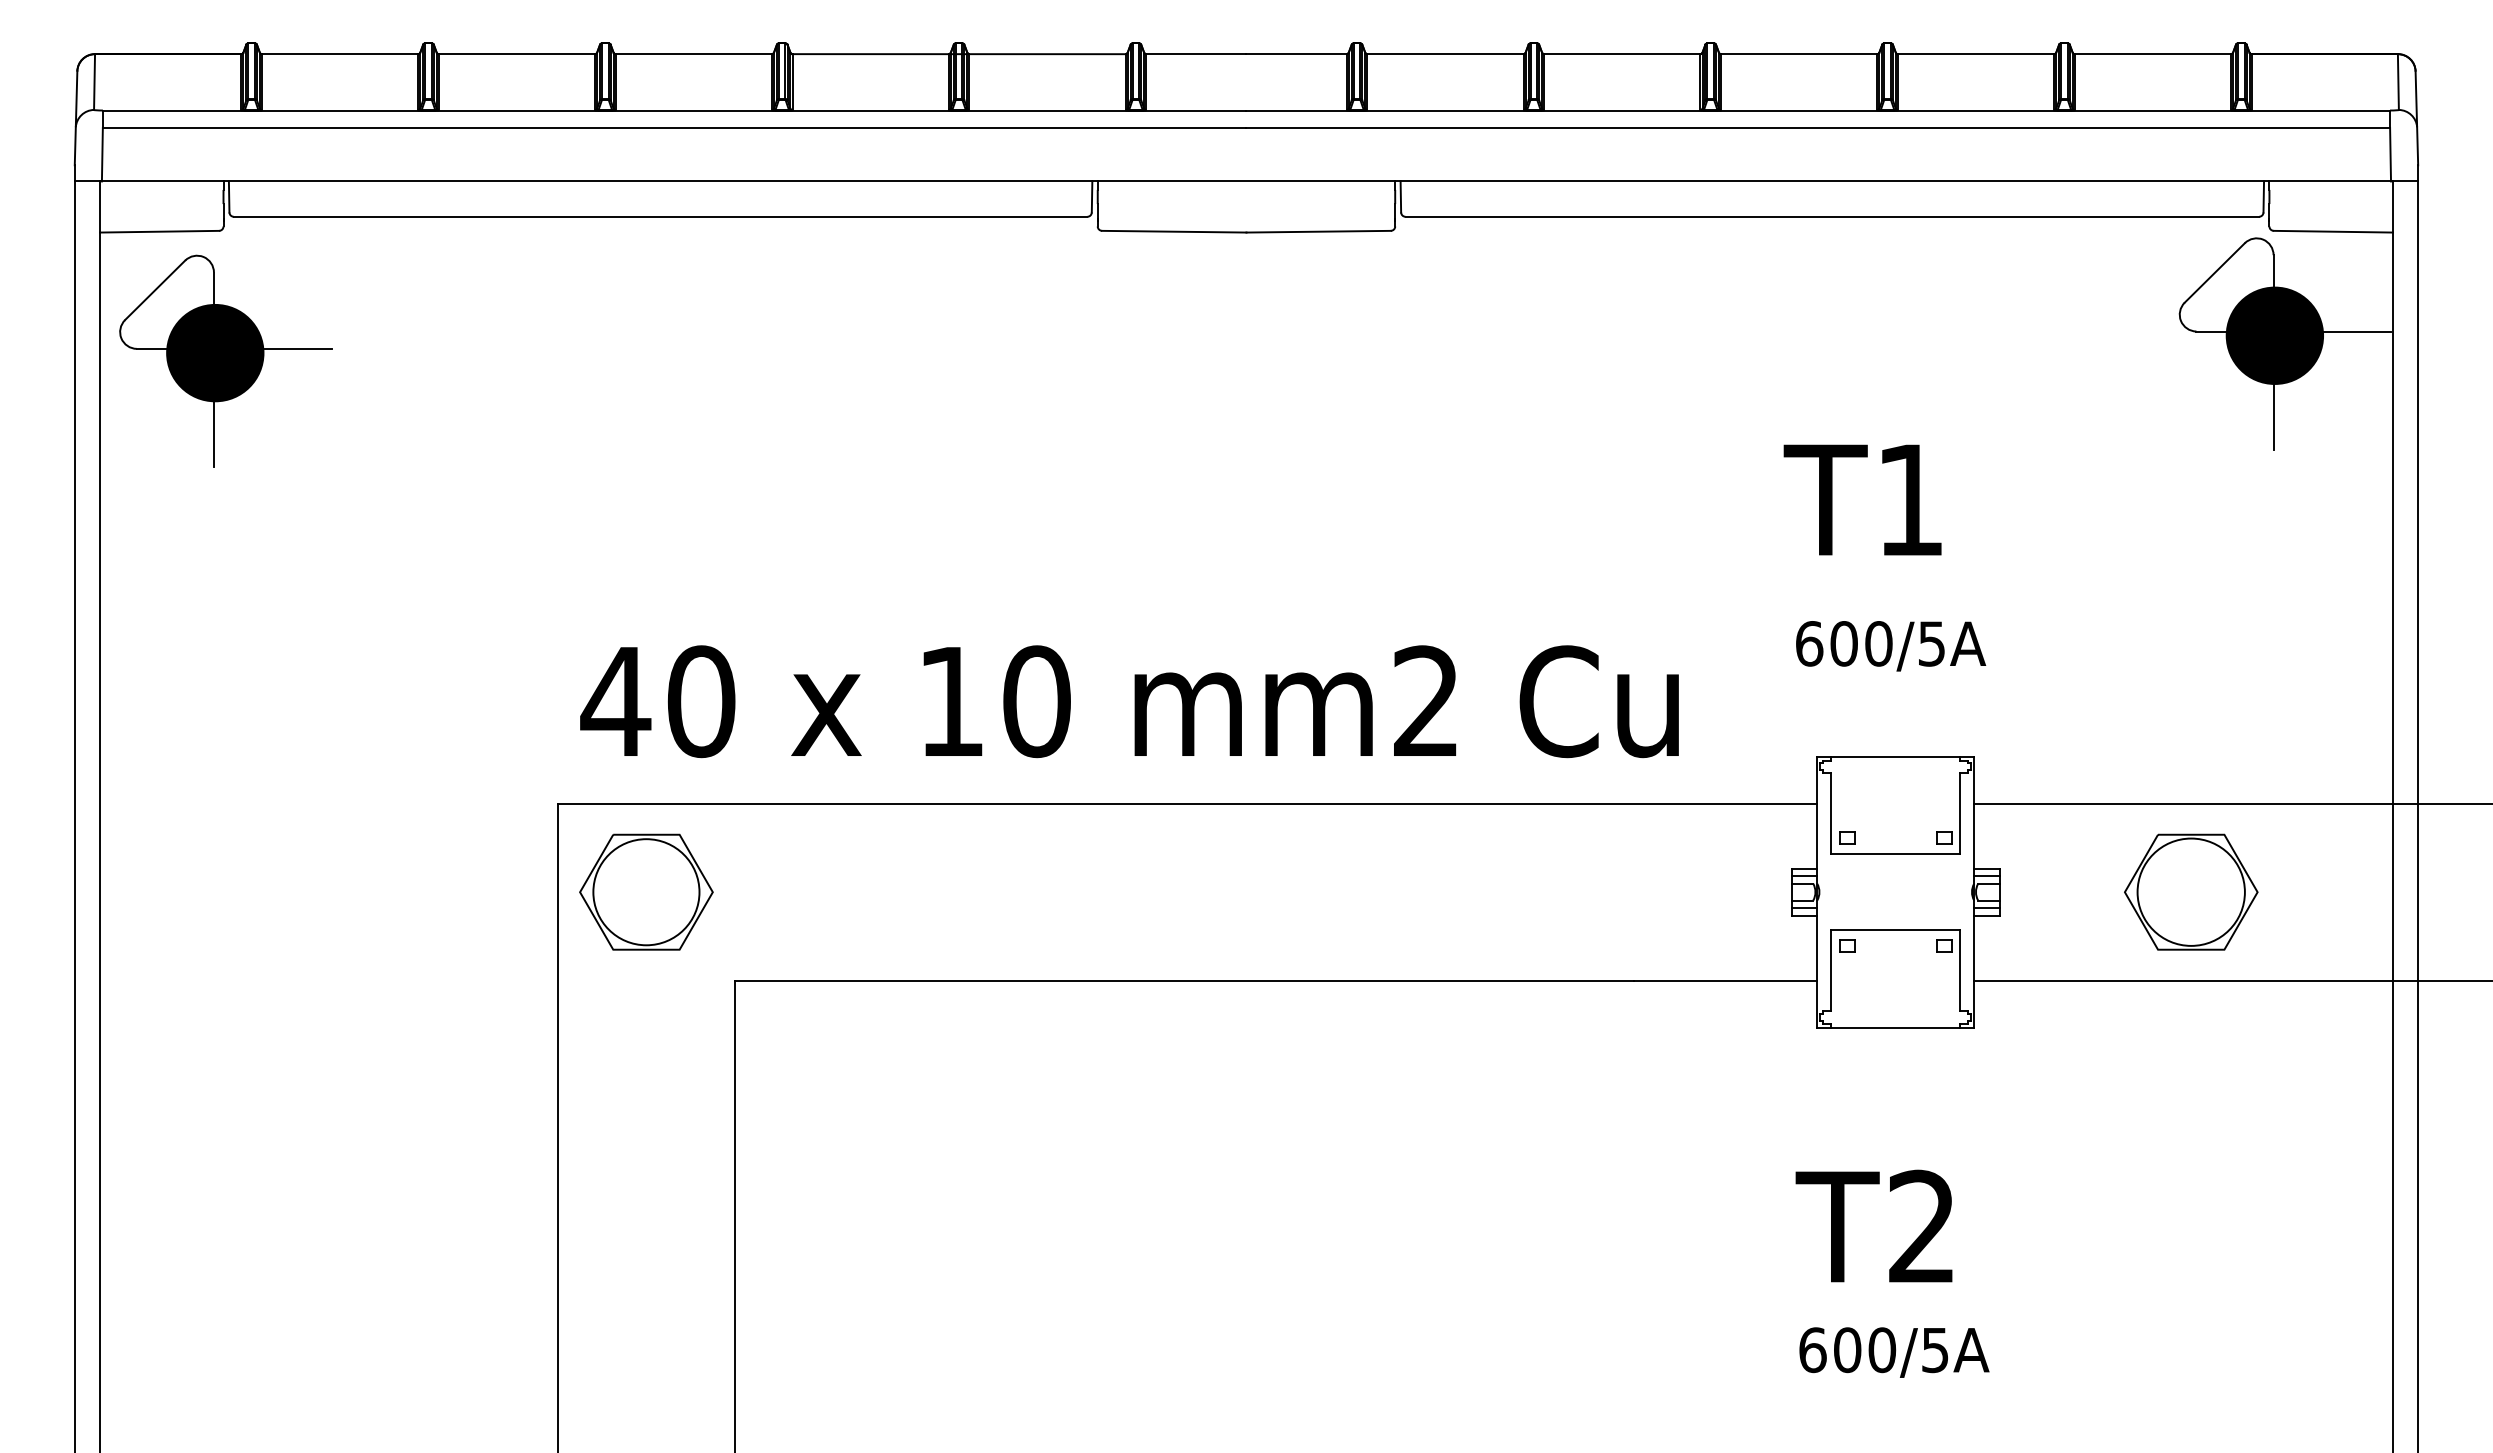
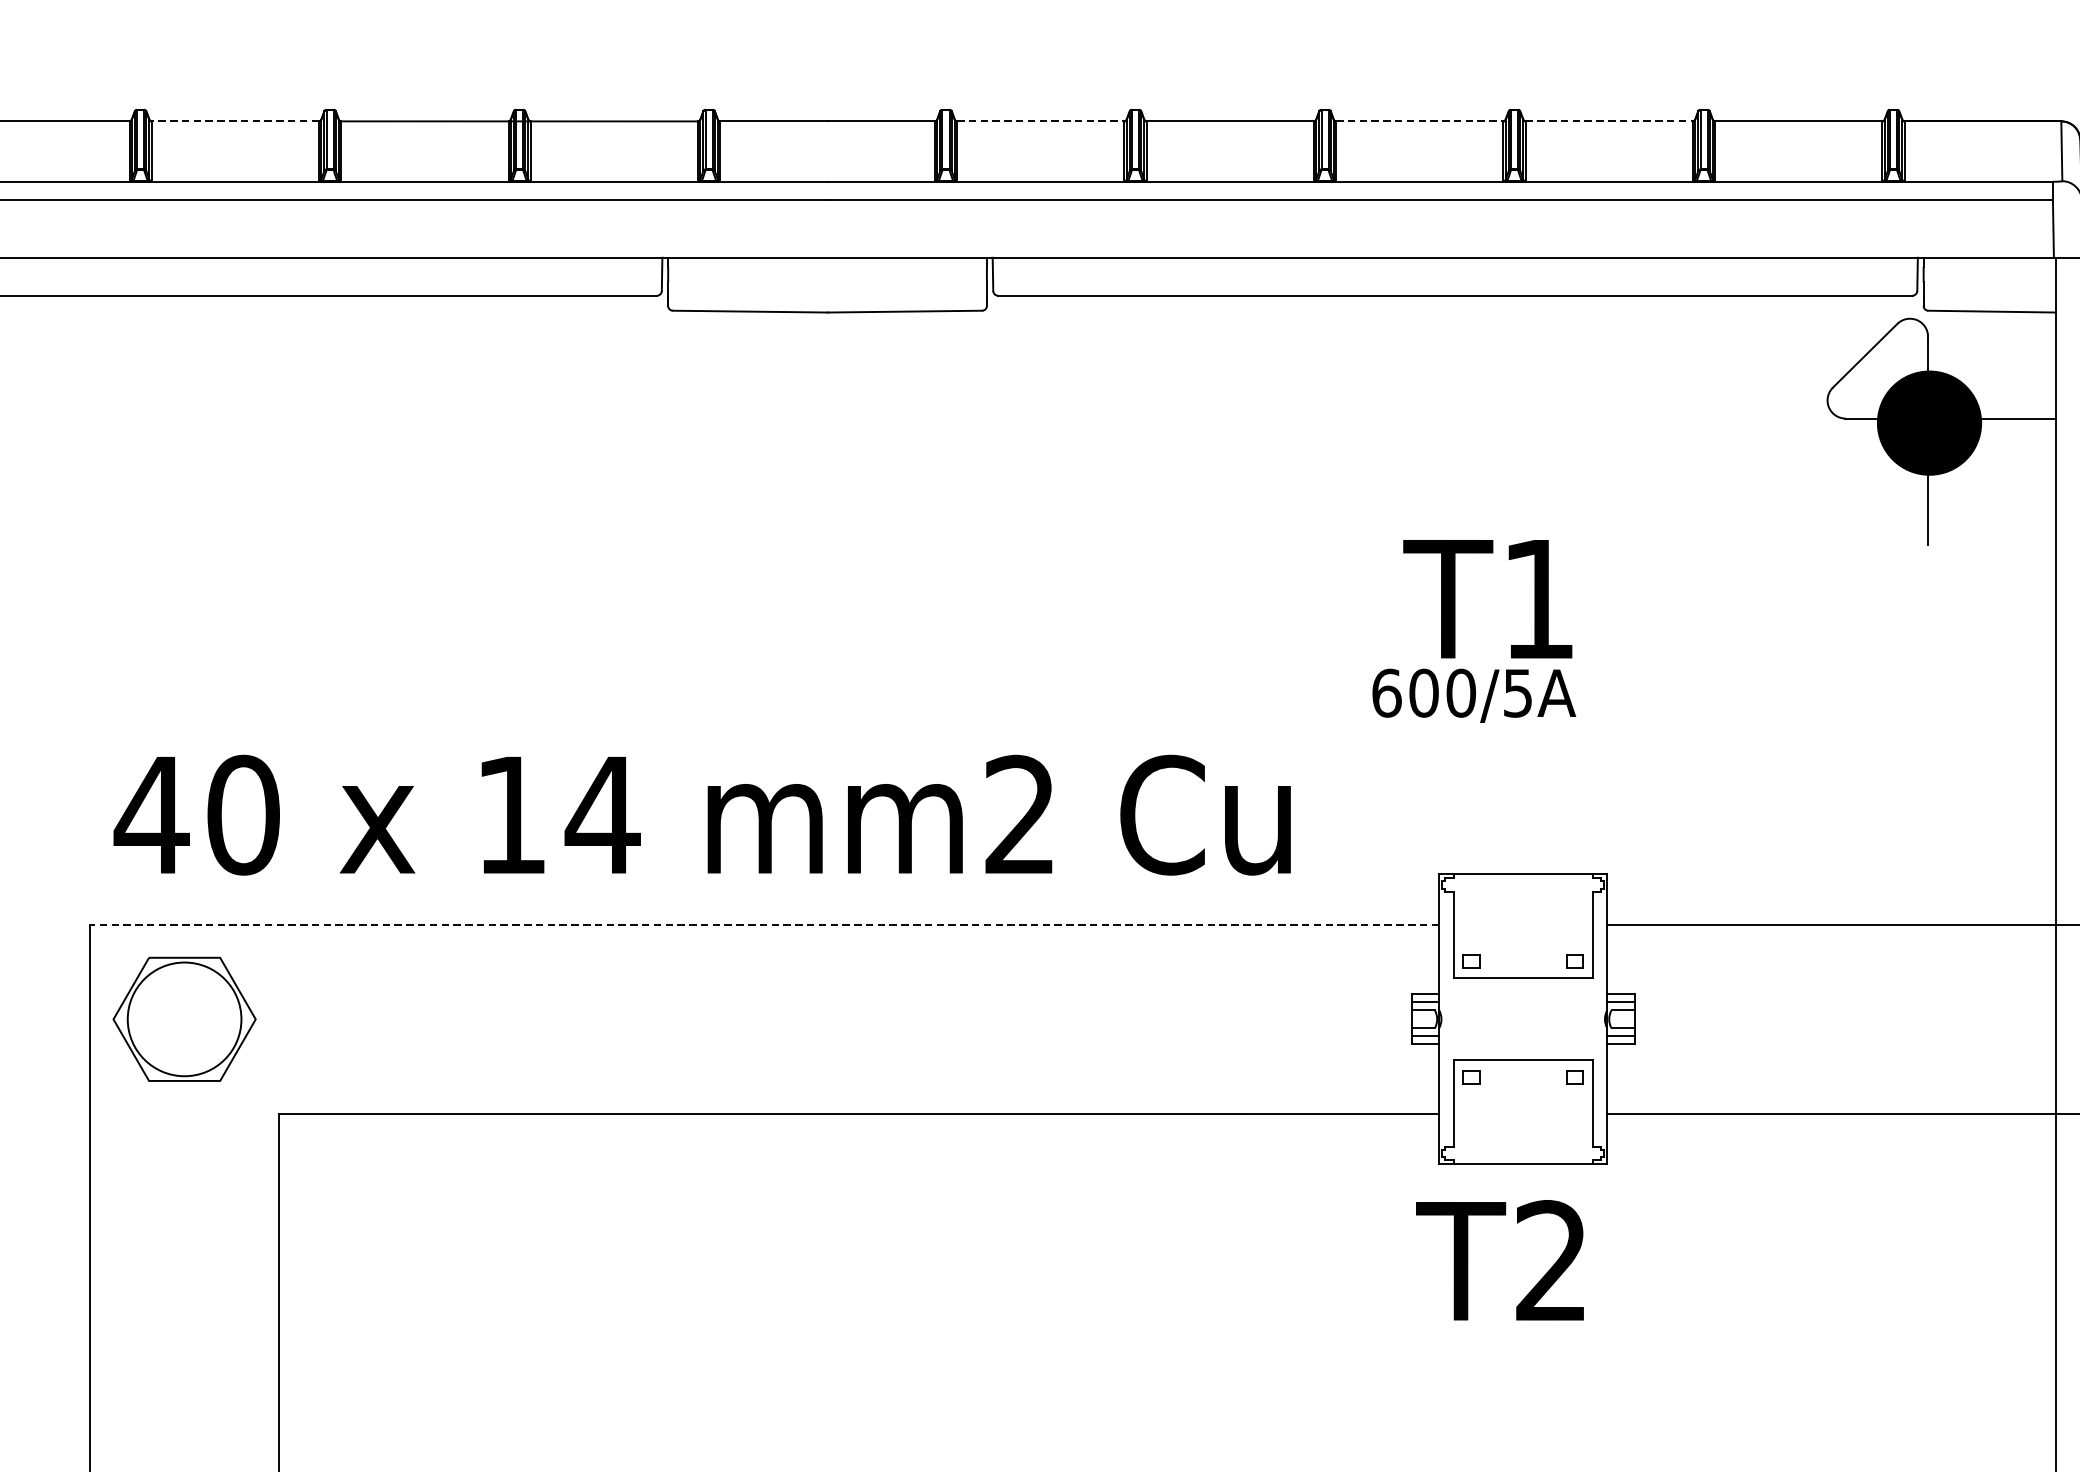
line: (693, 54) -> (235, 121), solid -> dashed
line: (1445, 54) -> (1040, 121), solid -> dashed
line: (1799, 54) -> (1420, 121), solid -> dashed
line: (1976, 54) -> (1609, 121), solid -> dashed
text: (1891, 646) -> (1474, 696), moved
text: (1036, 701) -> (602, 815), 10 -> 14
line: (1187, 803) -> (764, 924), solid -> dashed
part: (2191, 891) -> (1840, 1018), removed
text: (1873, 1225) -> (1499, 1259), moved

